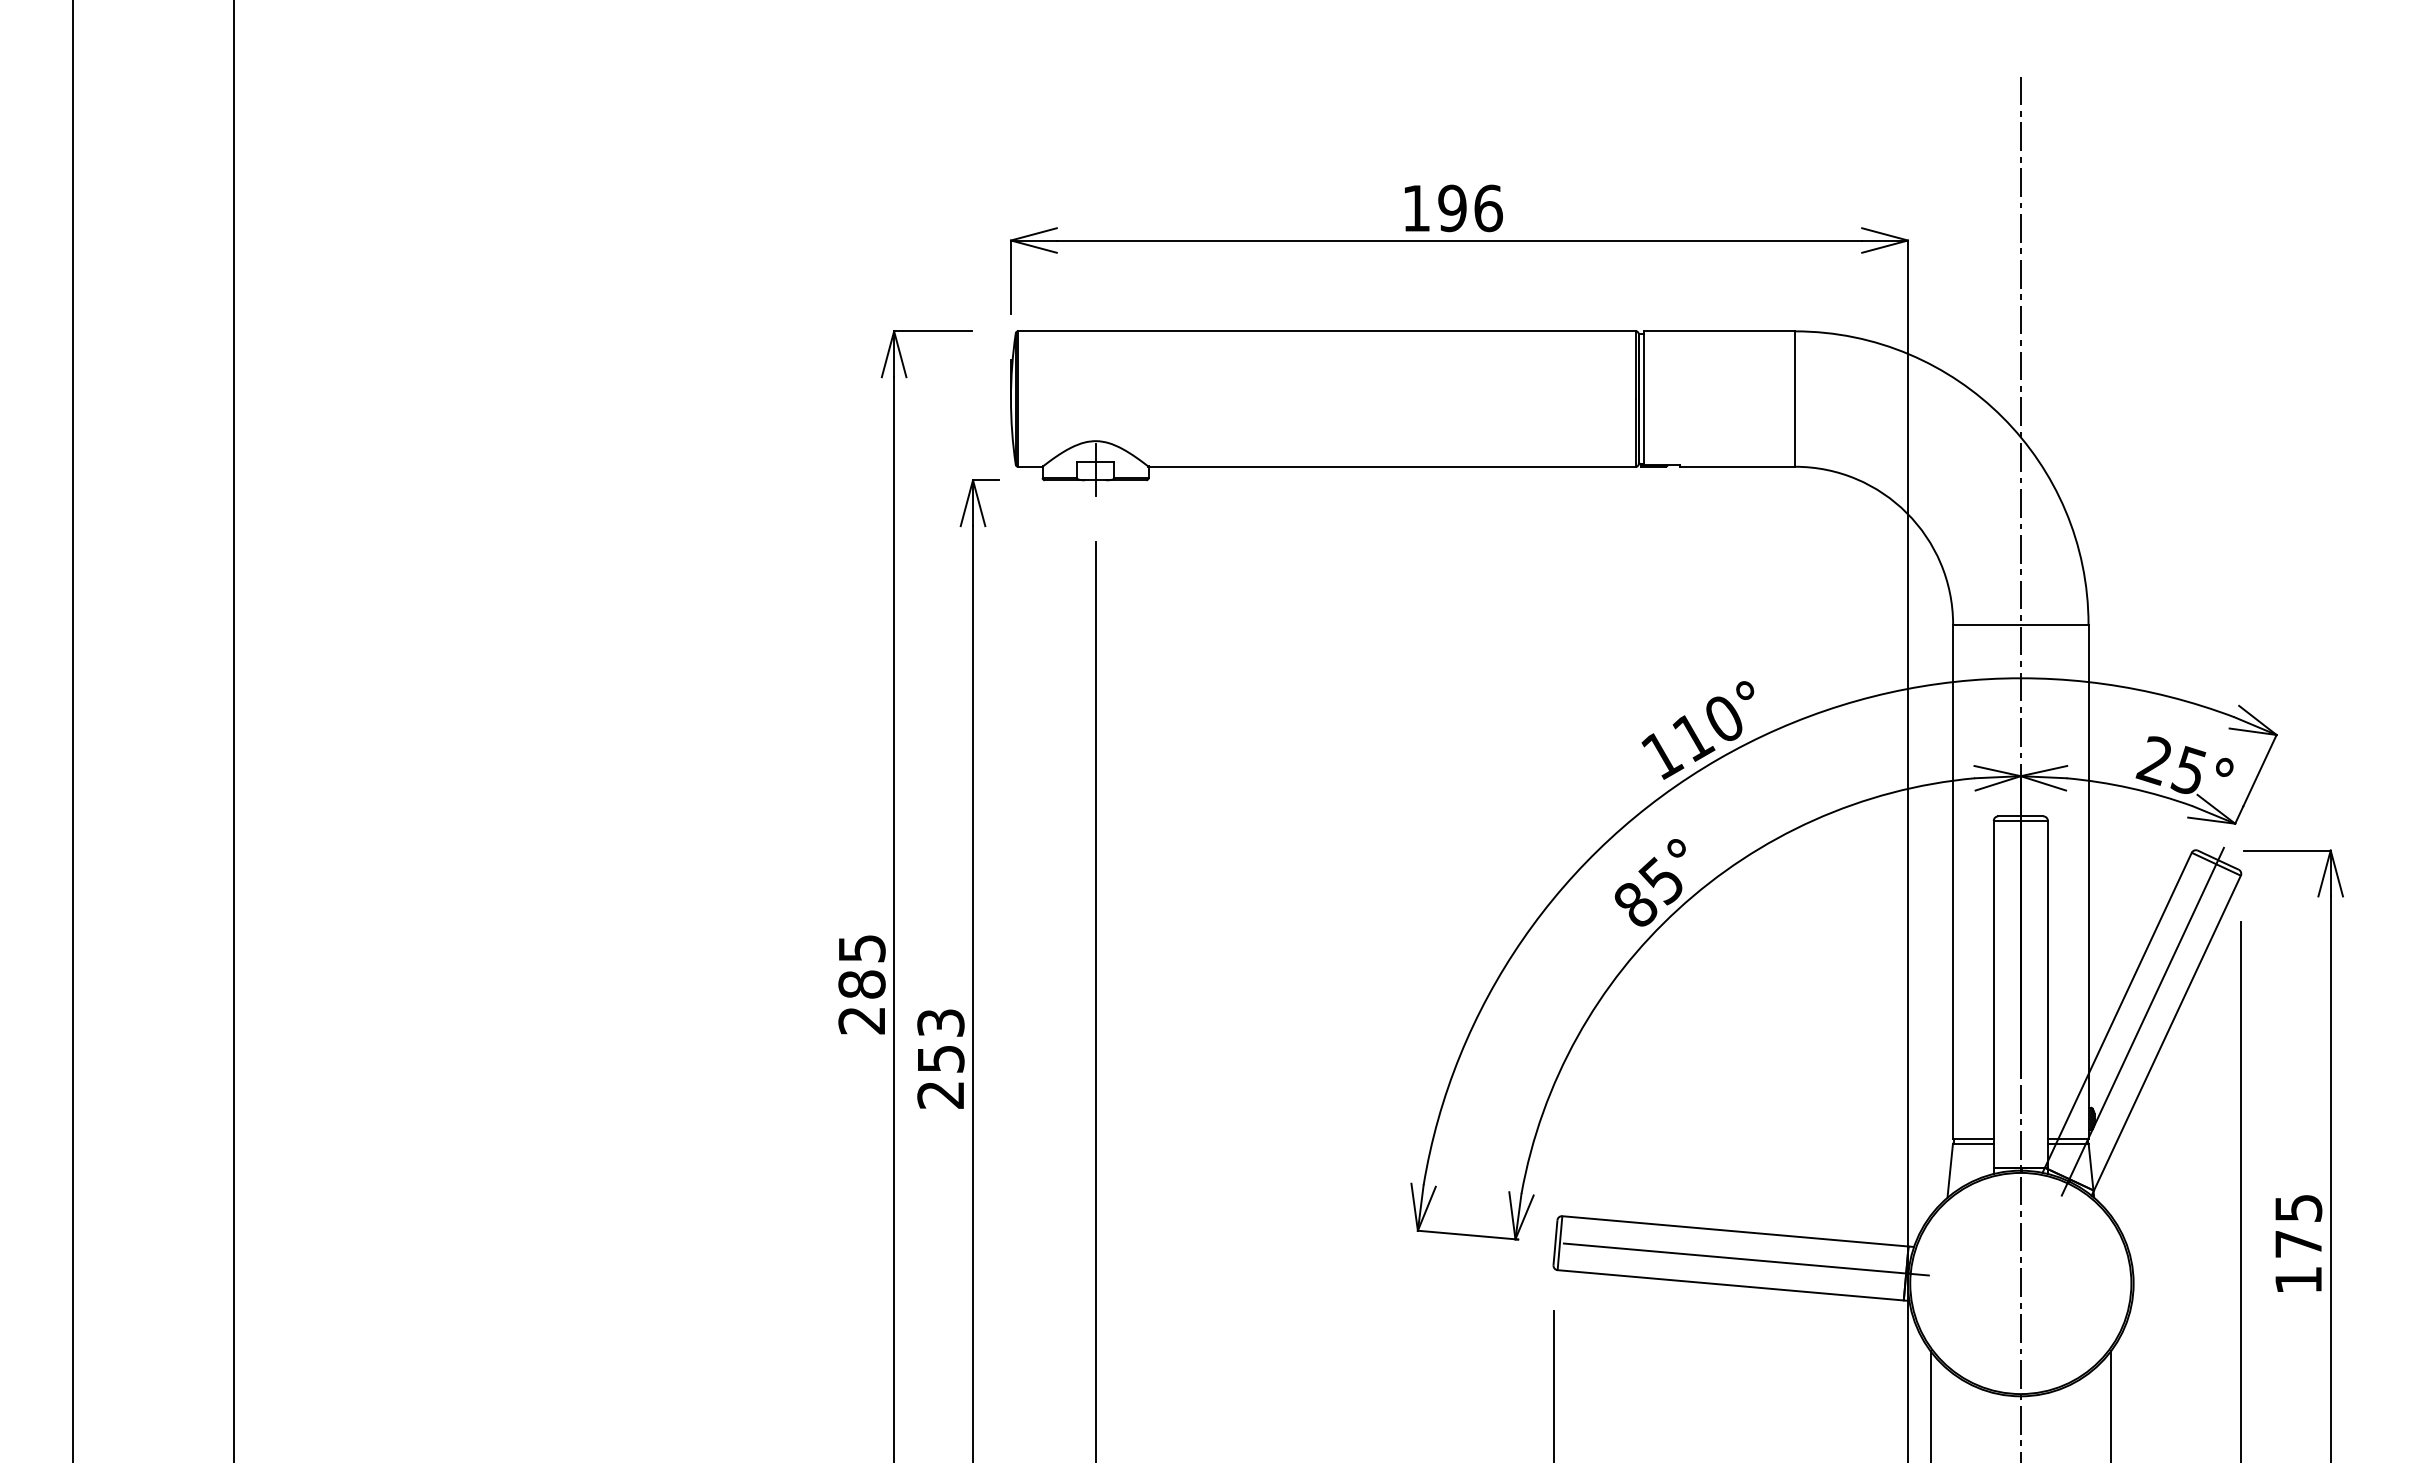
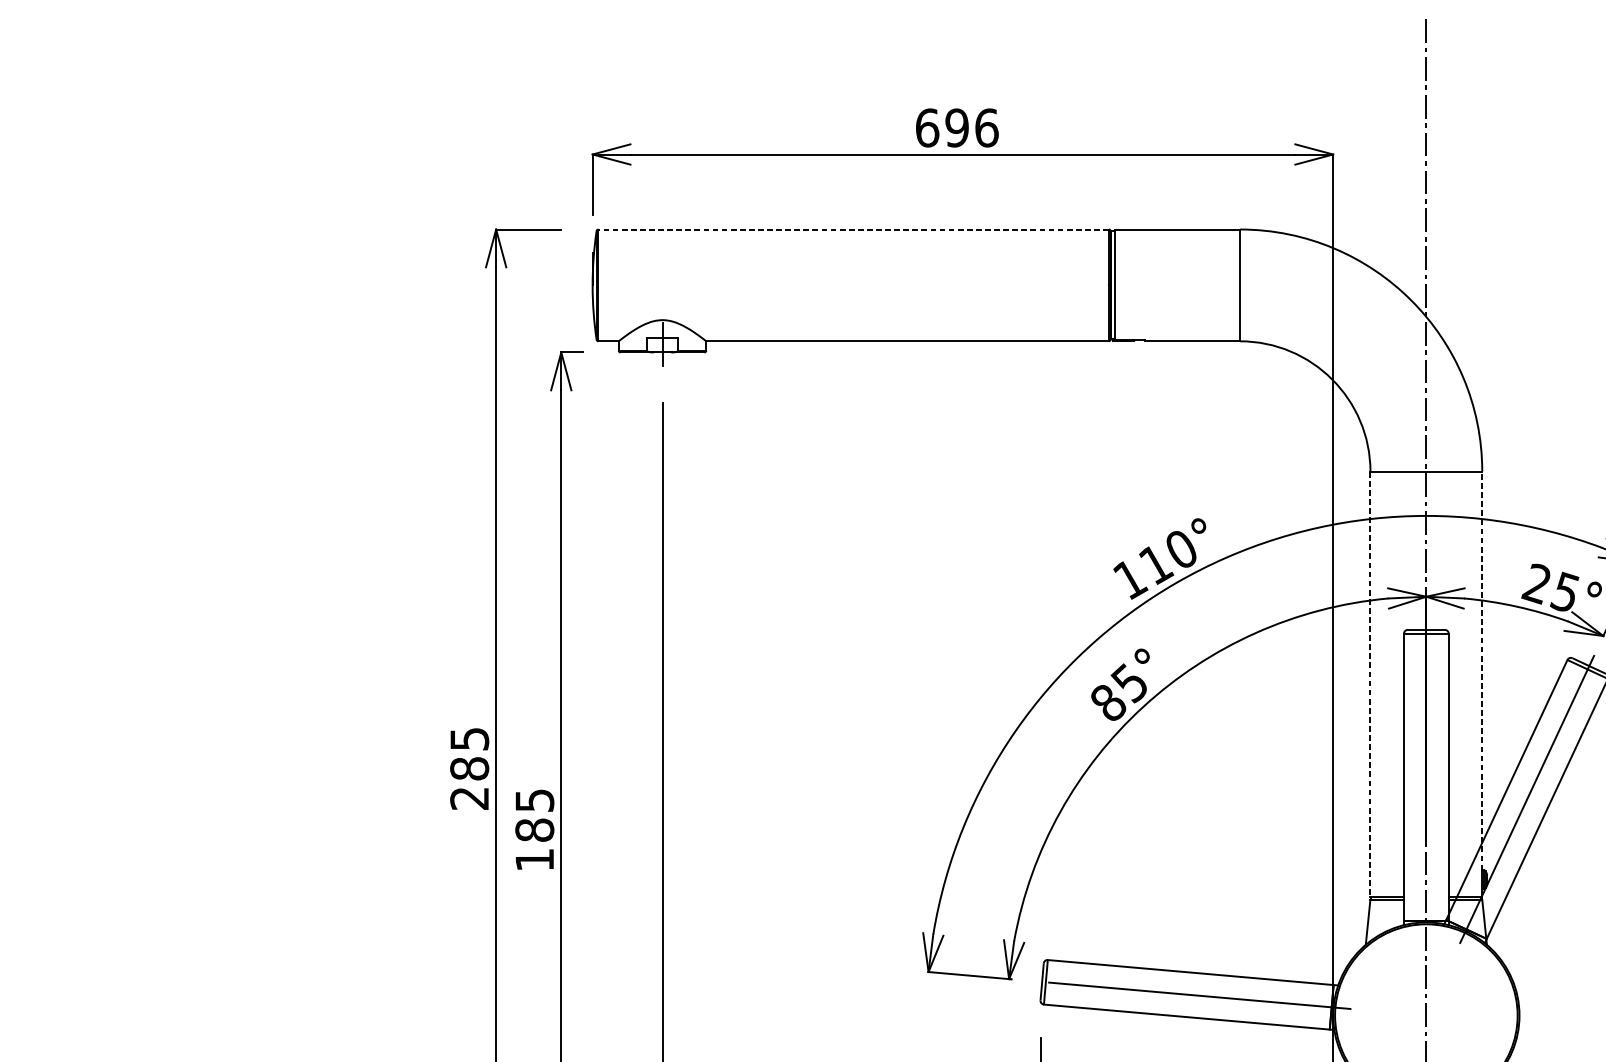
text: (1416, 208) -> (927, 128), 196 -> 696
line: (1326, 331) -> (853, 229), solid -> dashed
line: (2088, 865) -> (1482, 670), solid -> dashed
line: (1953, 882) -> (1370, 684), solid -> dashed
text: (940, 1058) -> (534, 829), 253 -> 185

